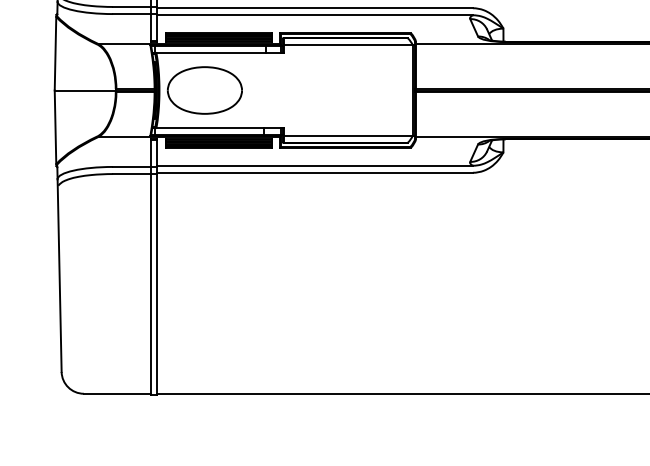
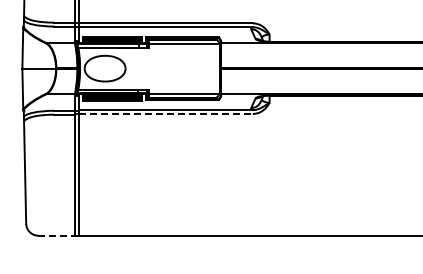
line: (314, 173) -> (165, 114), solid -> dashed
line: (118, 393) -> (57, 235), solid -> dashed

